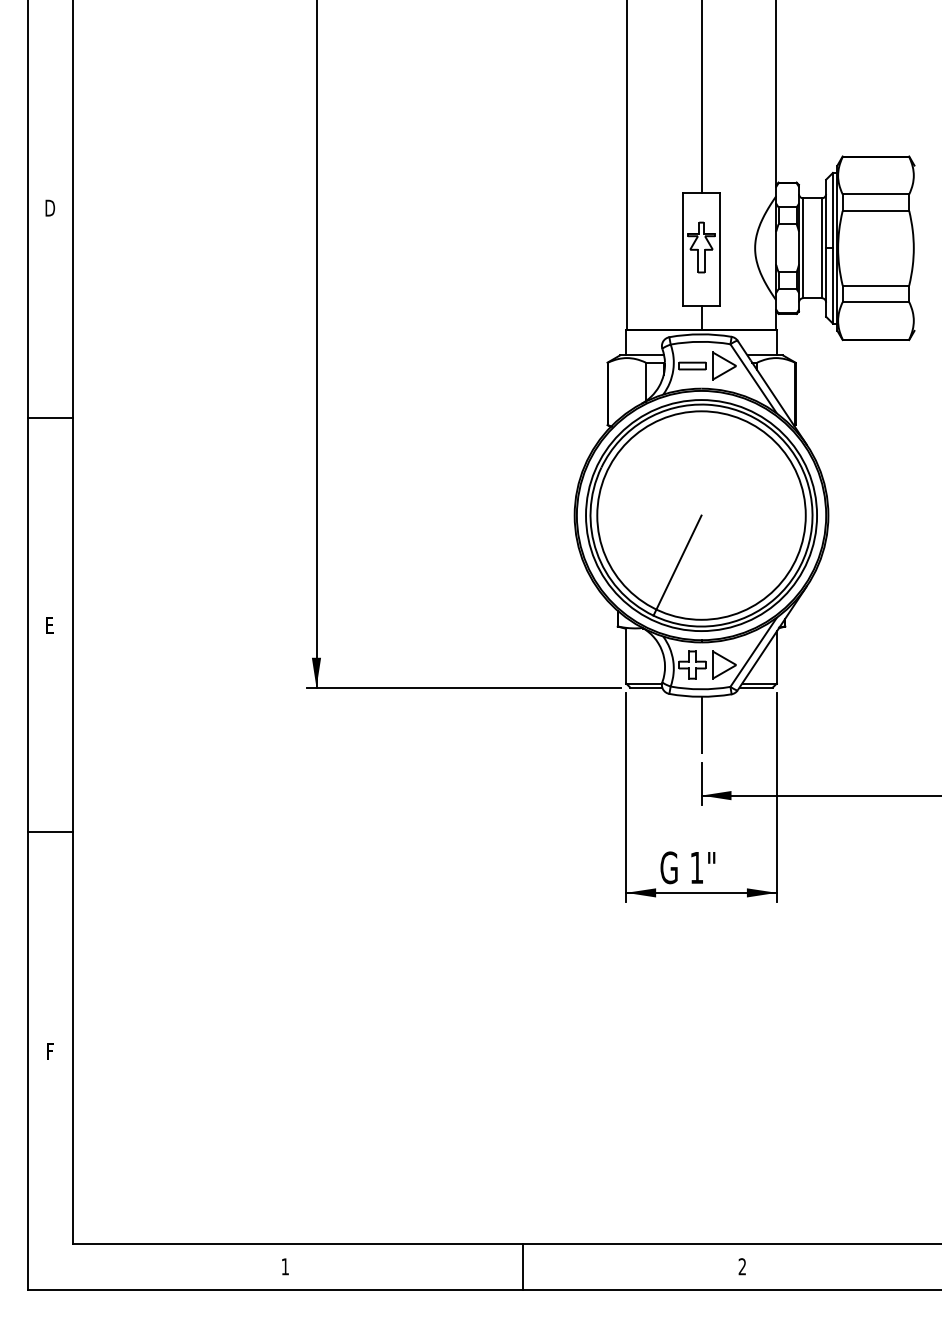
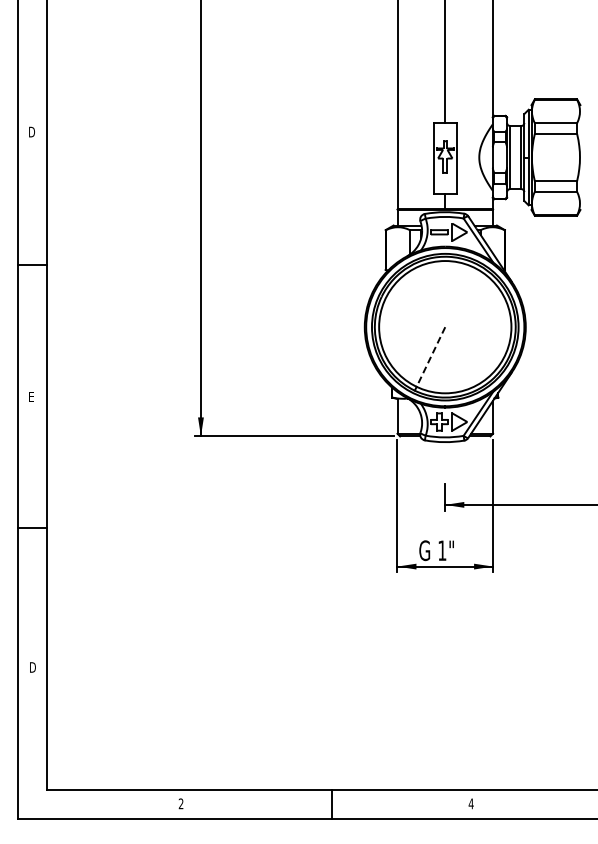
line: (678, 563) -> (430, 357), solid -> dashed
line: (701, 725) -> (445, 460), removed
text: (51, 1051) -> (32, 667), F -> D
text: (284, 1266) -> (180, 803), 1 -> 2
text: (741, 1266) -> (470, 803), 2 -> 4

